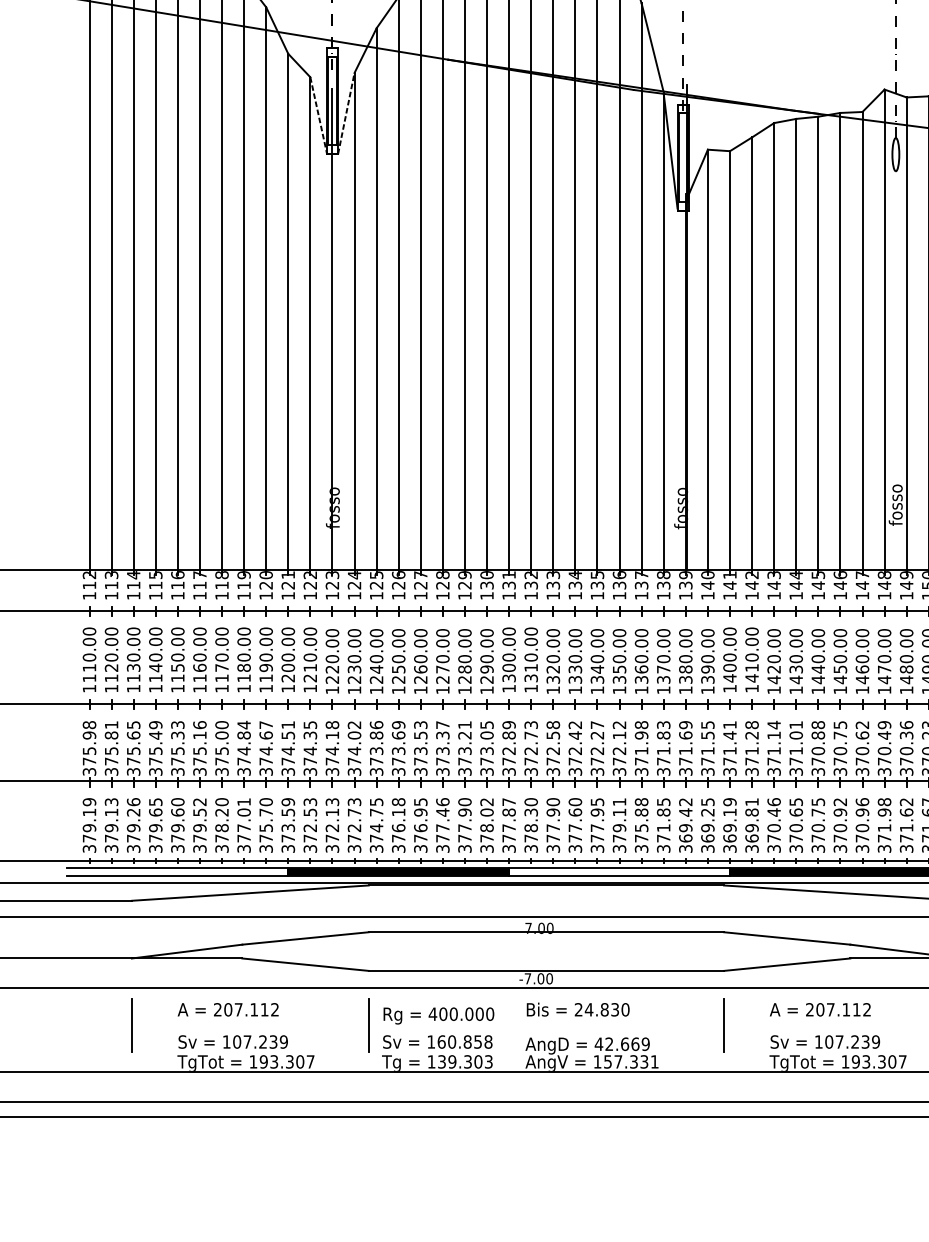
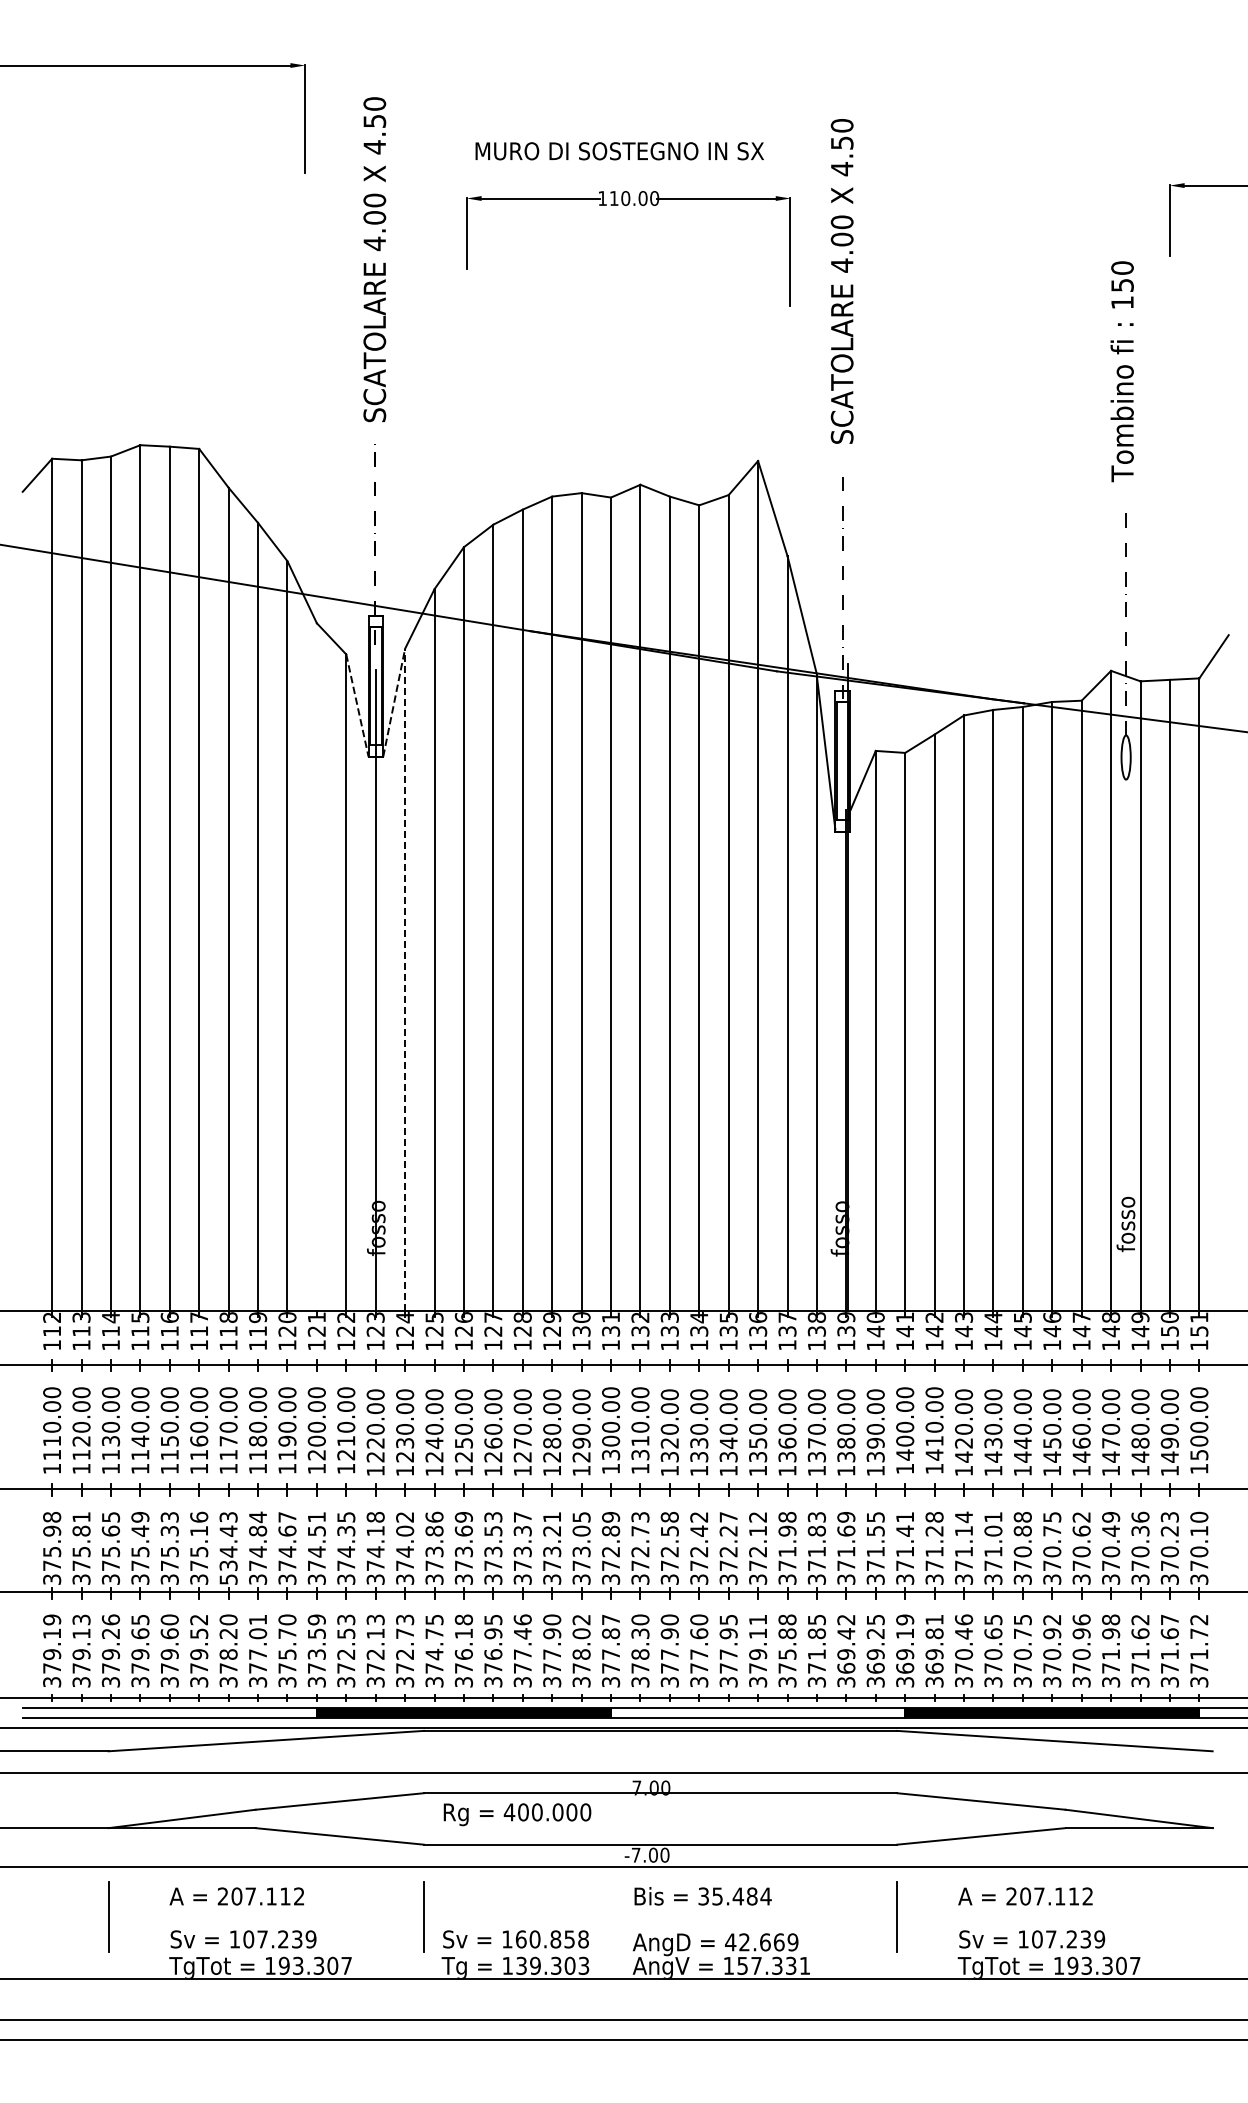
line: (288, 312) -> (316, 967), removed
line: (354, 321) -> (405, 979), solid -> dashed
text: (221, 747) -> (228, 1547), 375.00 -> 534.43
text: (601, 1009) -> (734, 1896), 24.830 -> 35.484
text: (438, 1015) -> (517, 1814), moved

